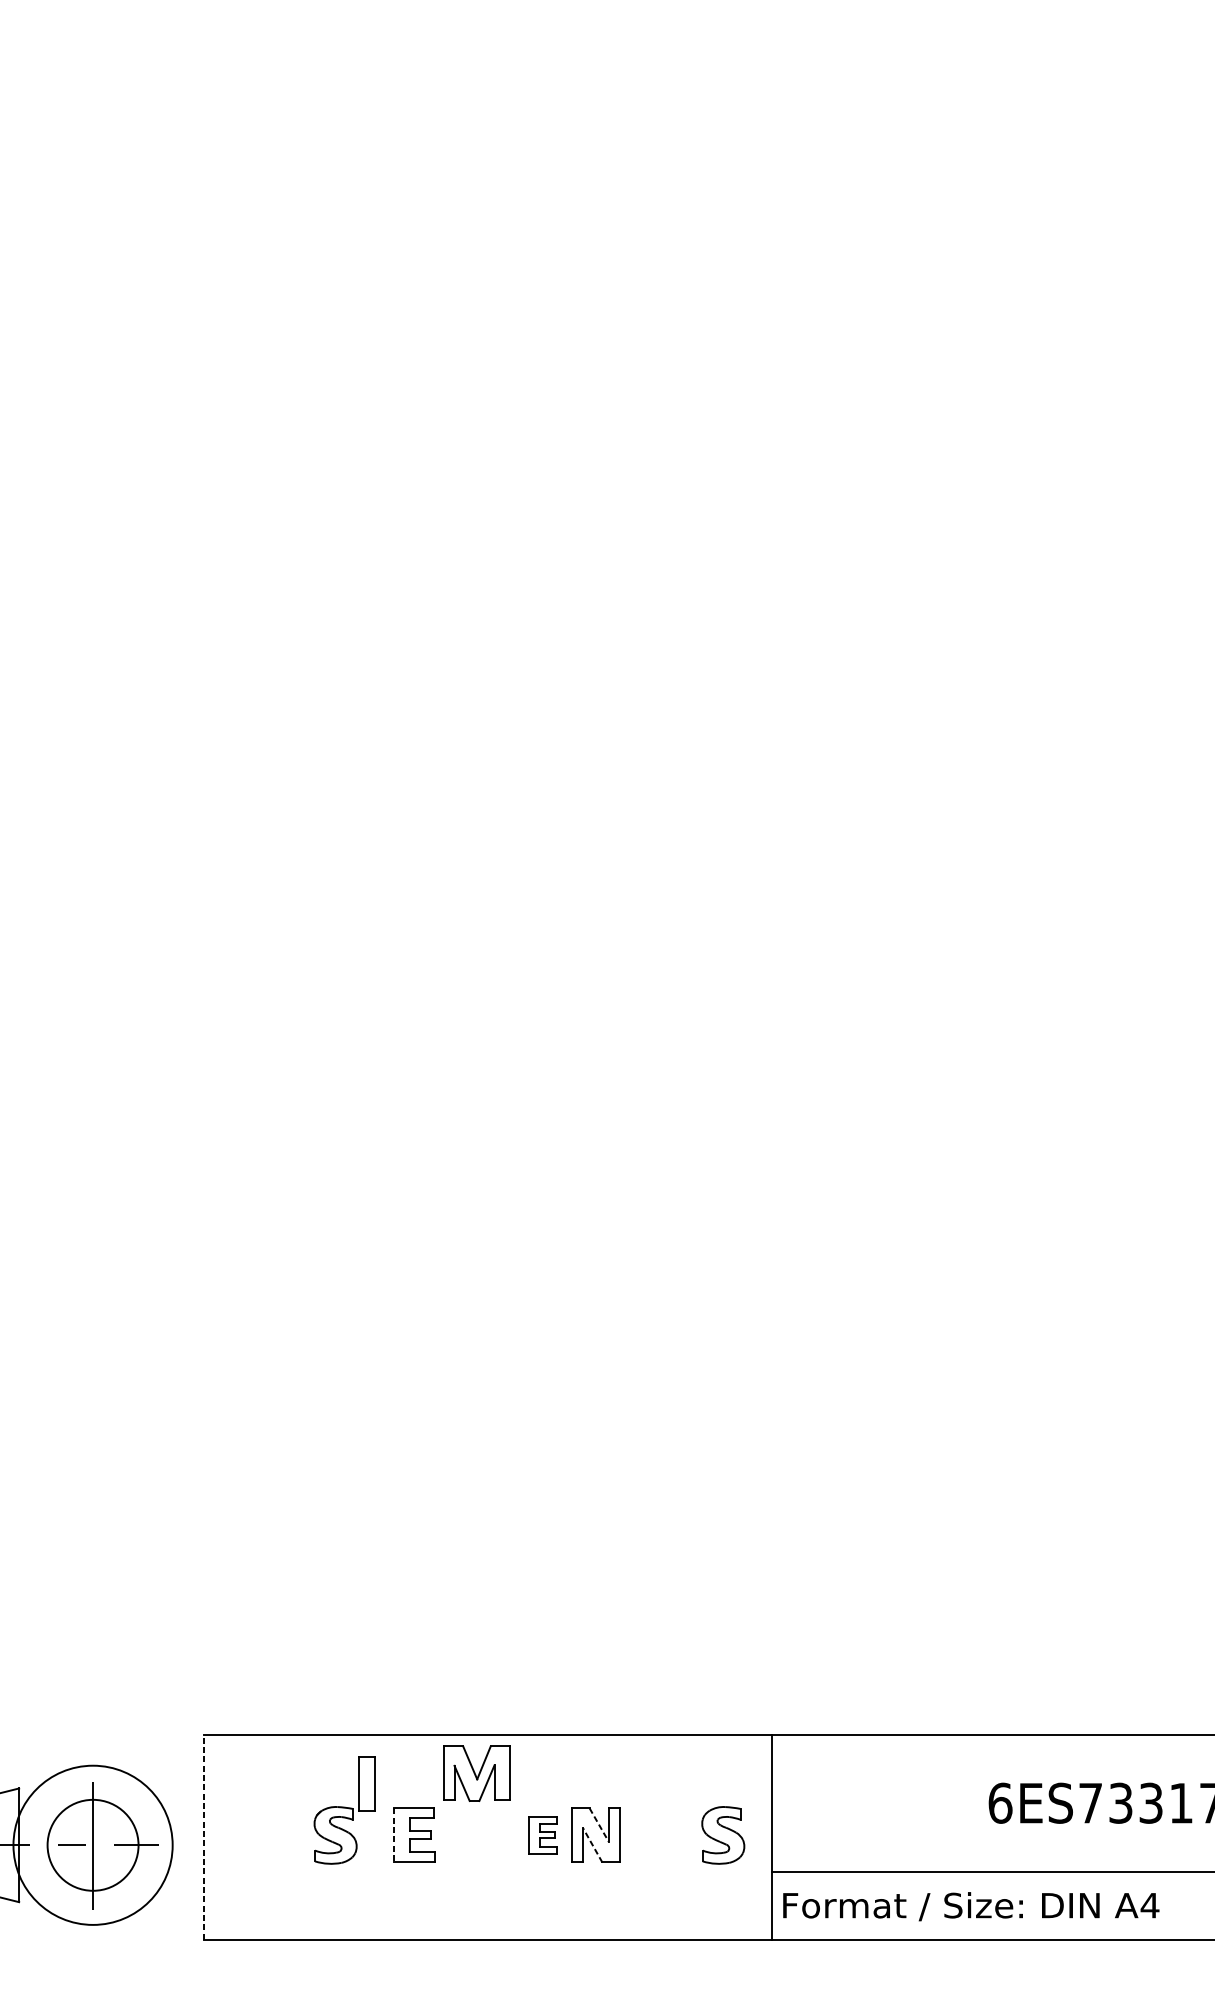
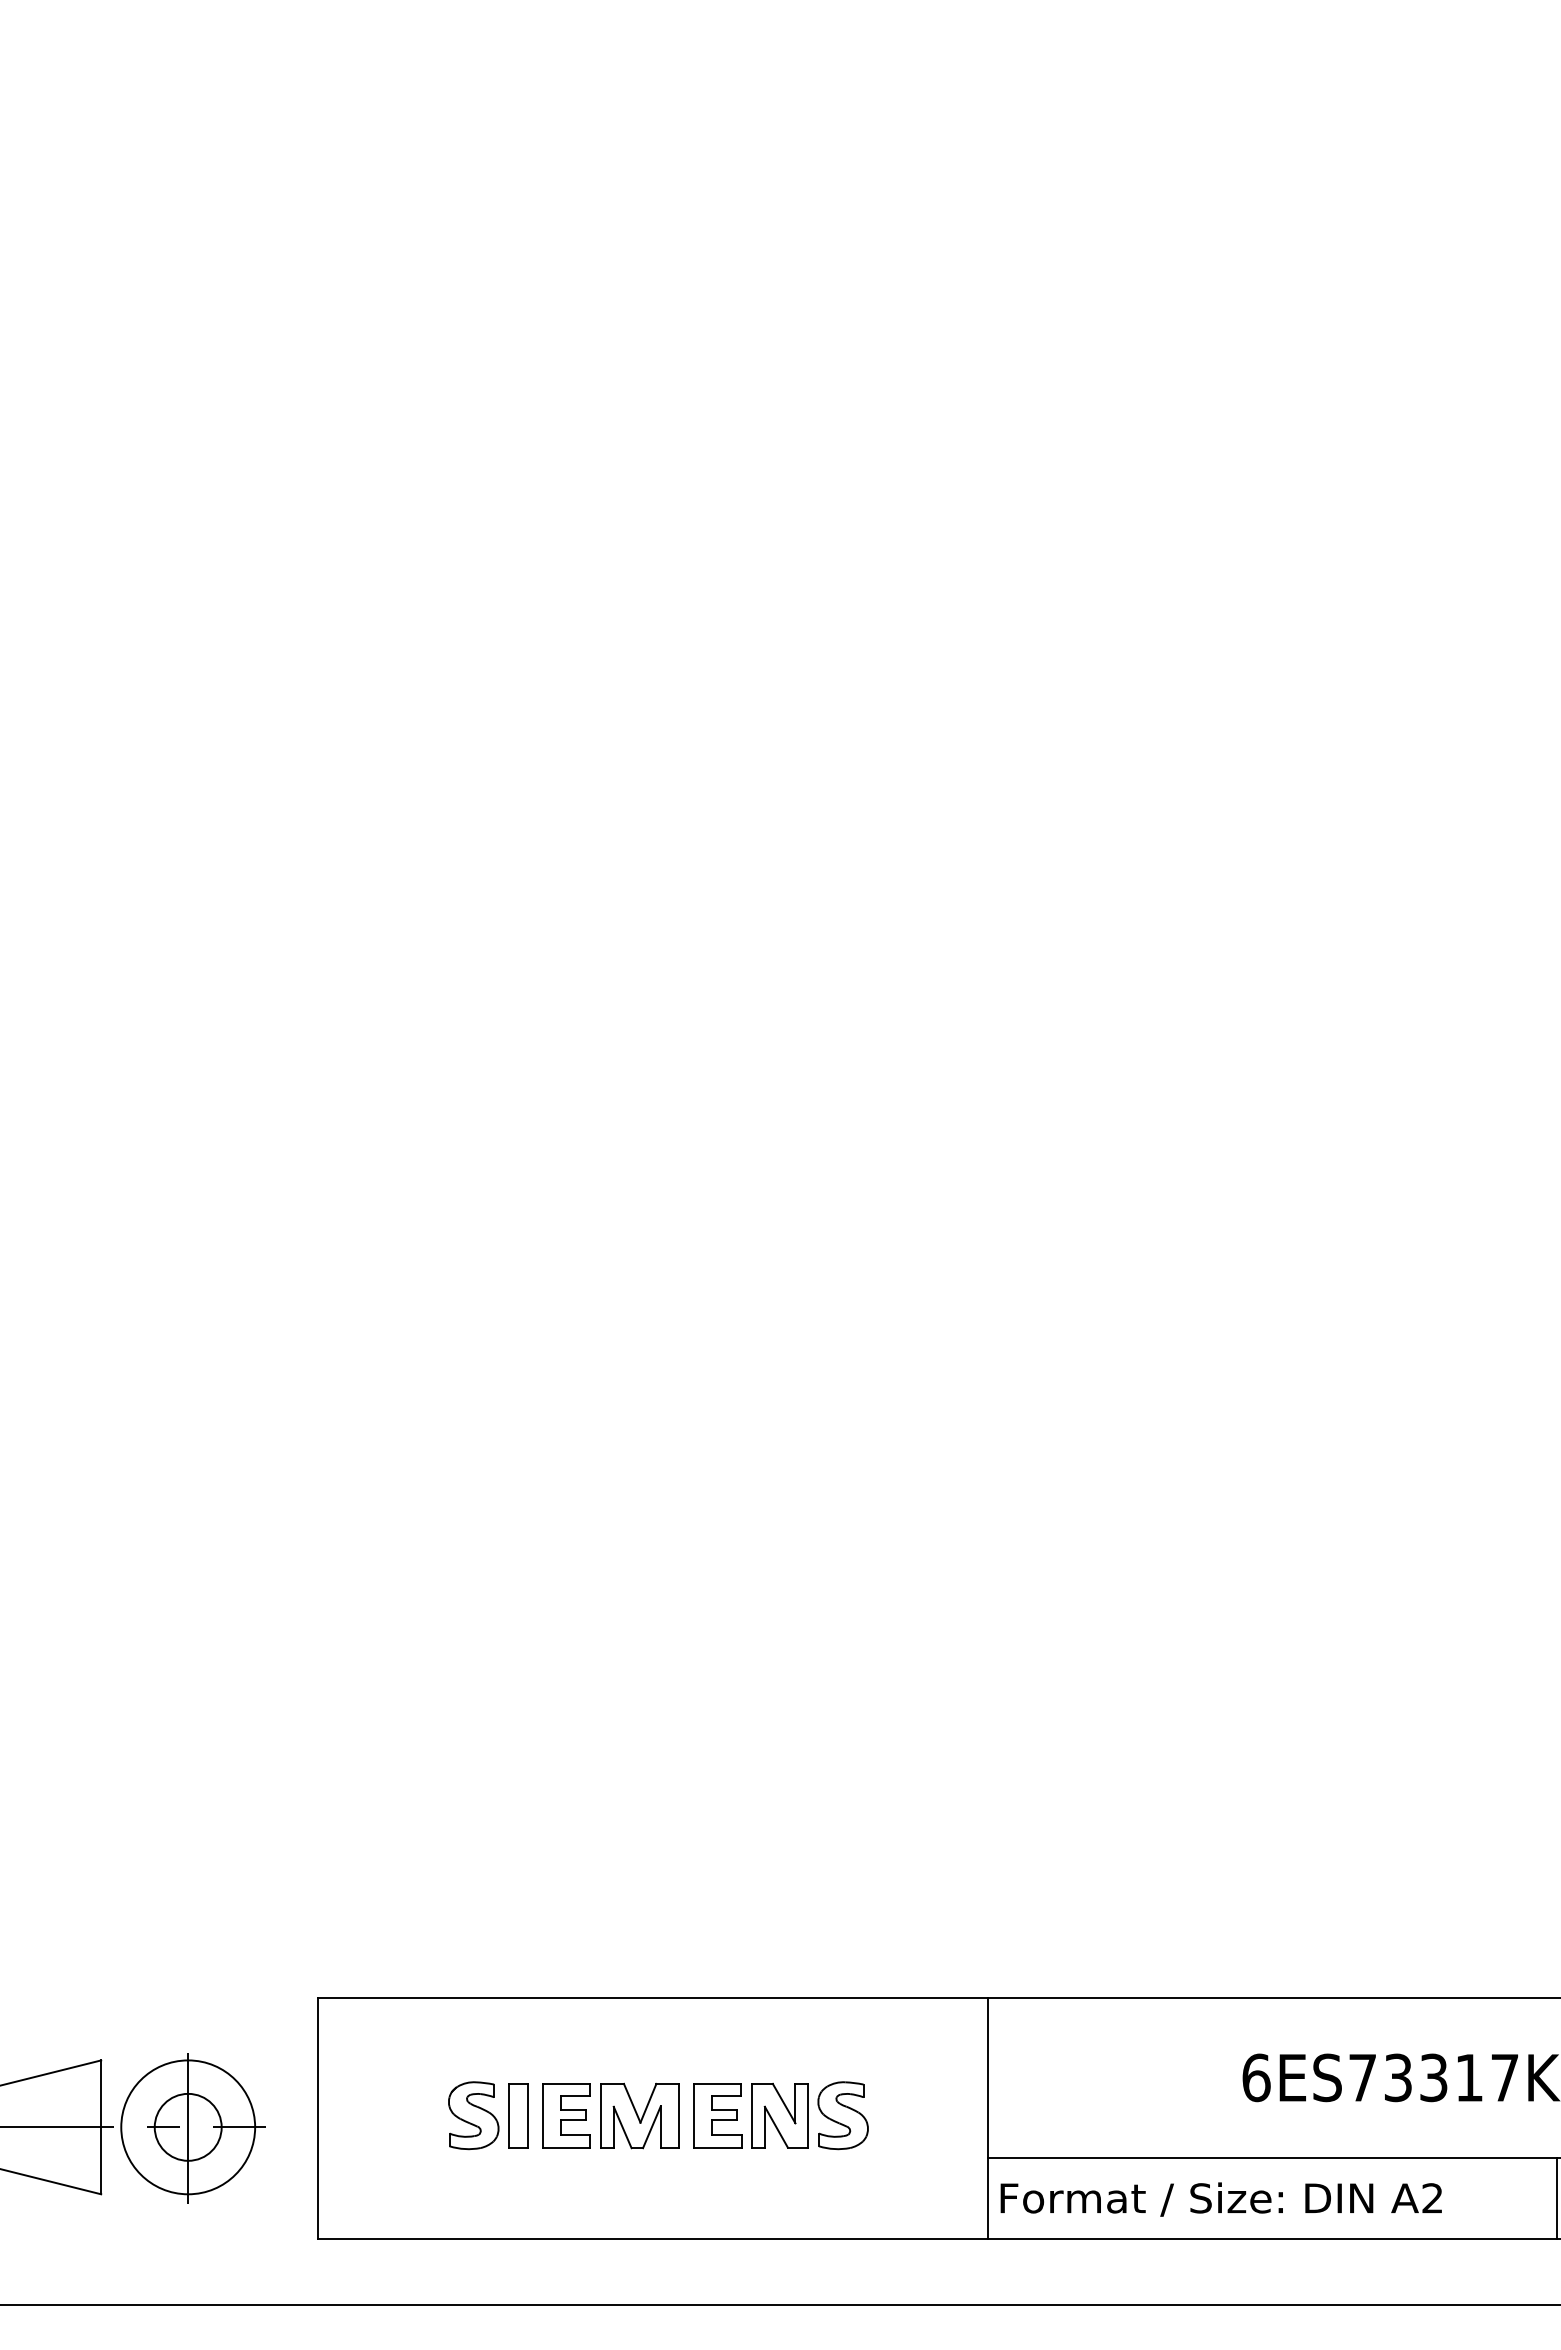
part: (476, 1773) -> (639, 2115), moved
part: (366, 1784) -> (518, 2115), moved
line: (599, 1825) -> (784, 2103), dashed -> solid
line: (394, 1835) -> (542, 2115), dashed -> solid
part: (542, 1835) -> (717, 2115), size x1.43
part: (722, 1835) -> (842, 2115), moved
line: (203, 1836) -> (318, 2117), dashed -> solid
circle: (92, 1844) -> (187, 2126), size x0.62
line: (592, 1844) -> (776, 2126), dashed -> solid
circle: (93, 1845) -> (188, 2127), size x0.71
text: (1149, 1905) -> (1432, 2198), A4 -> A2

